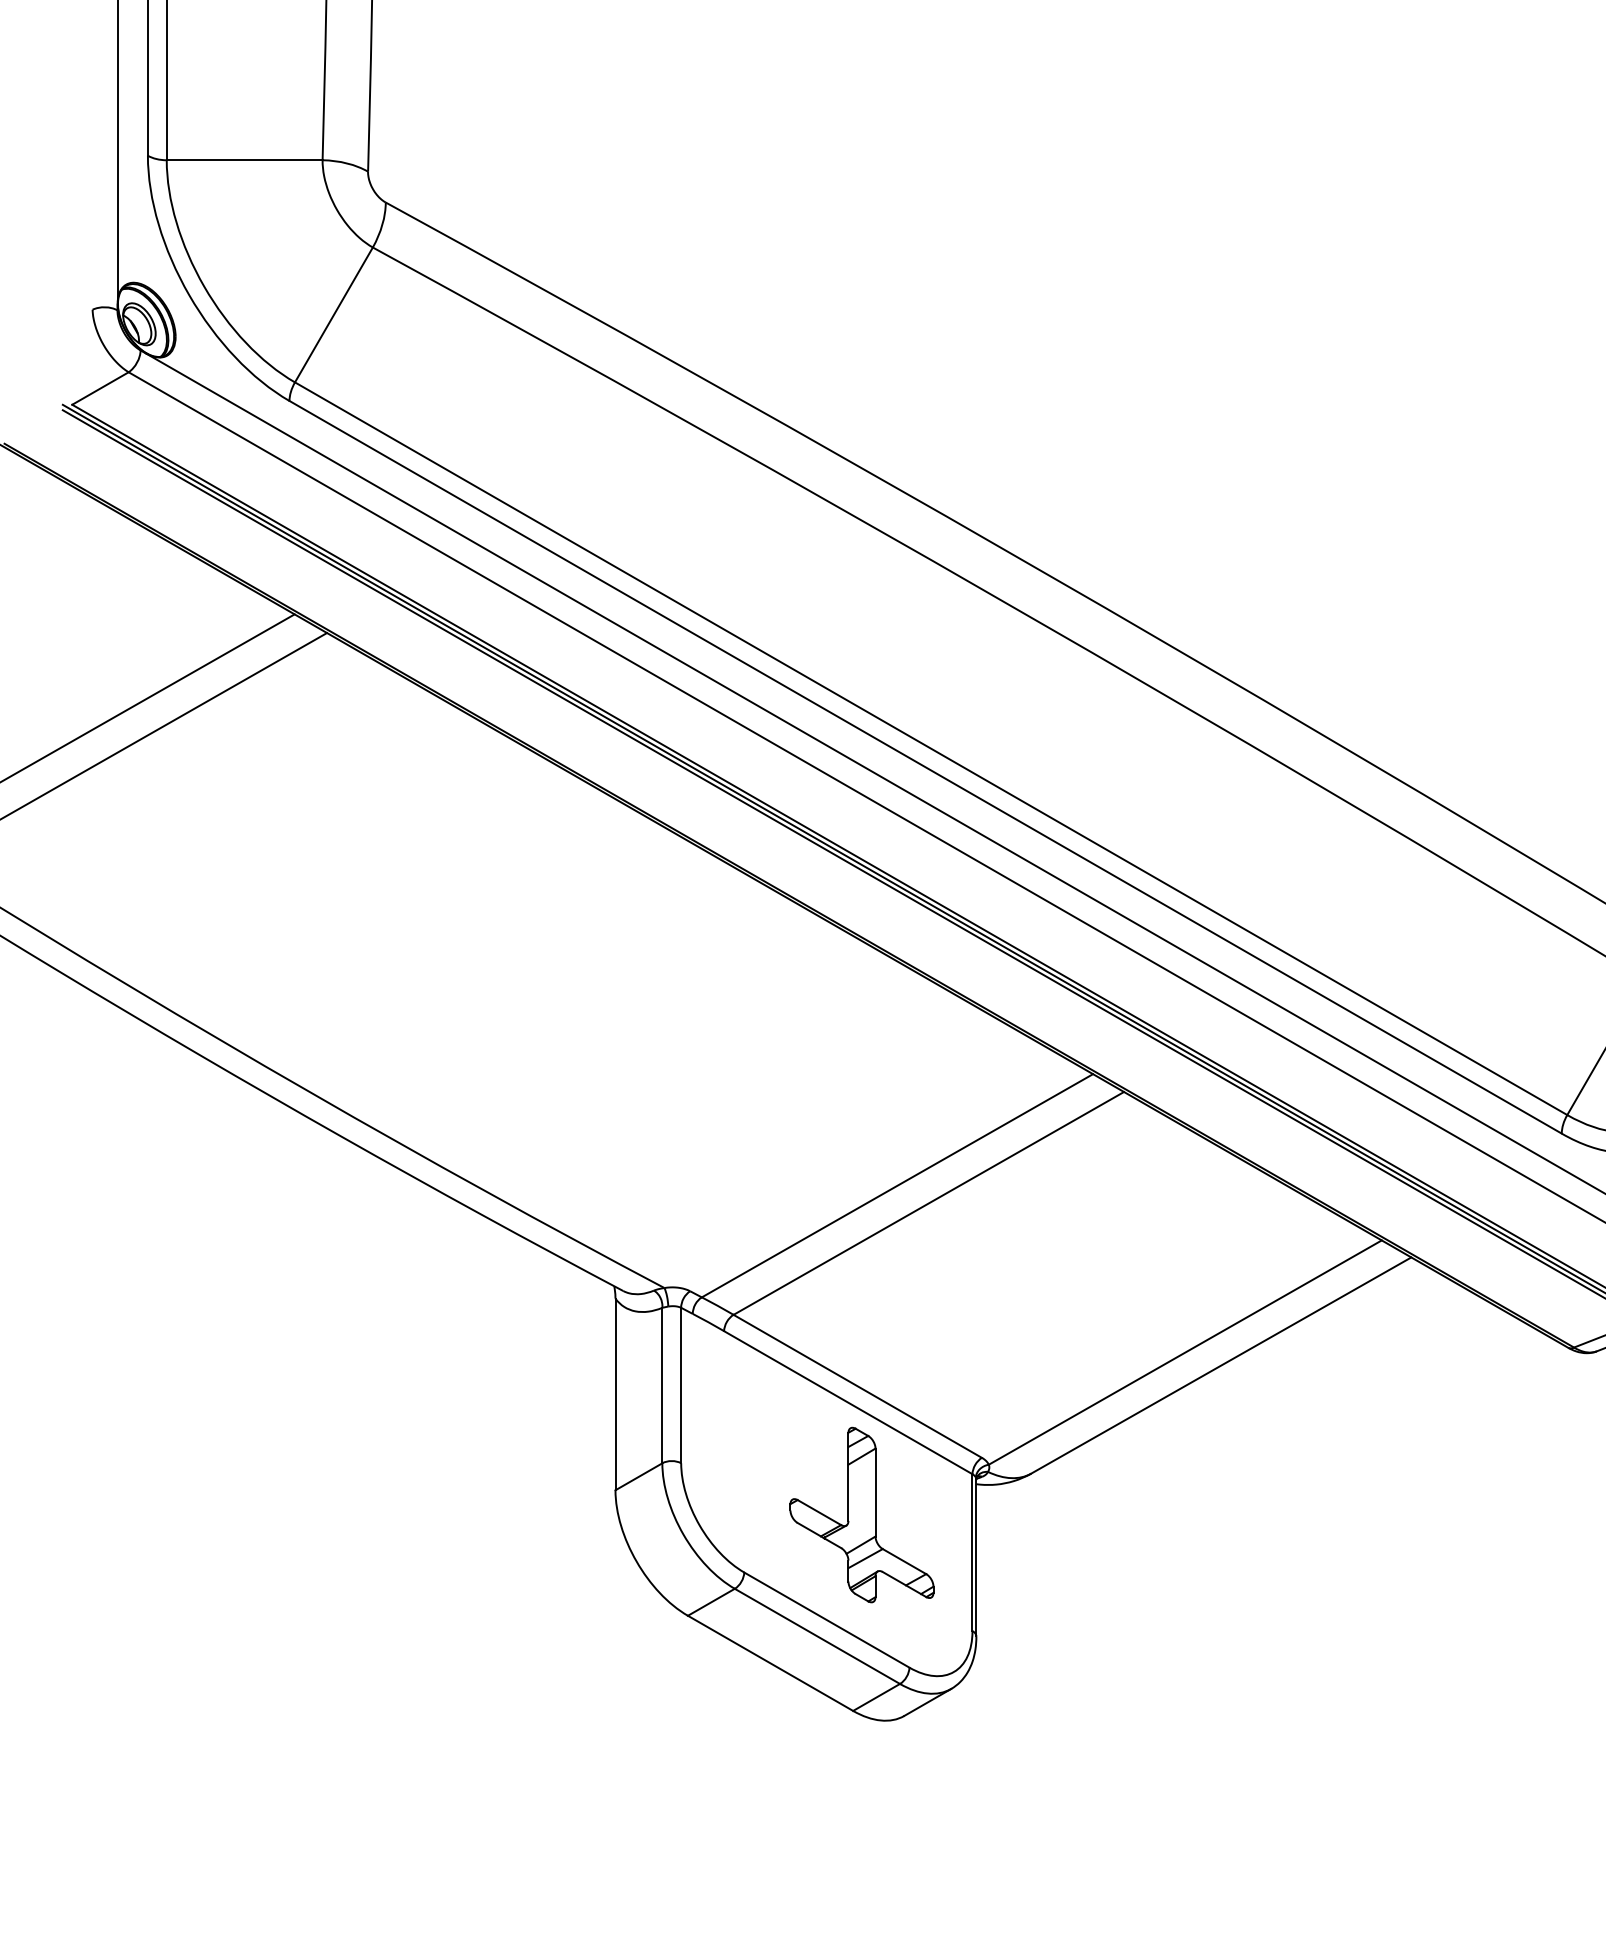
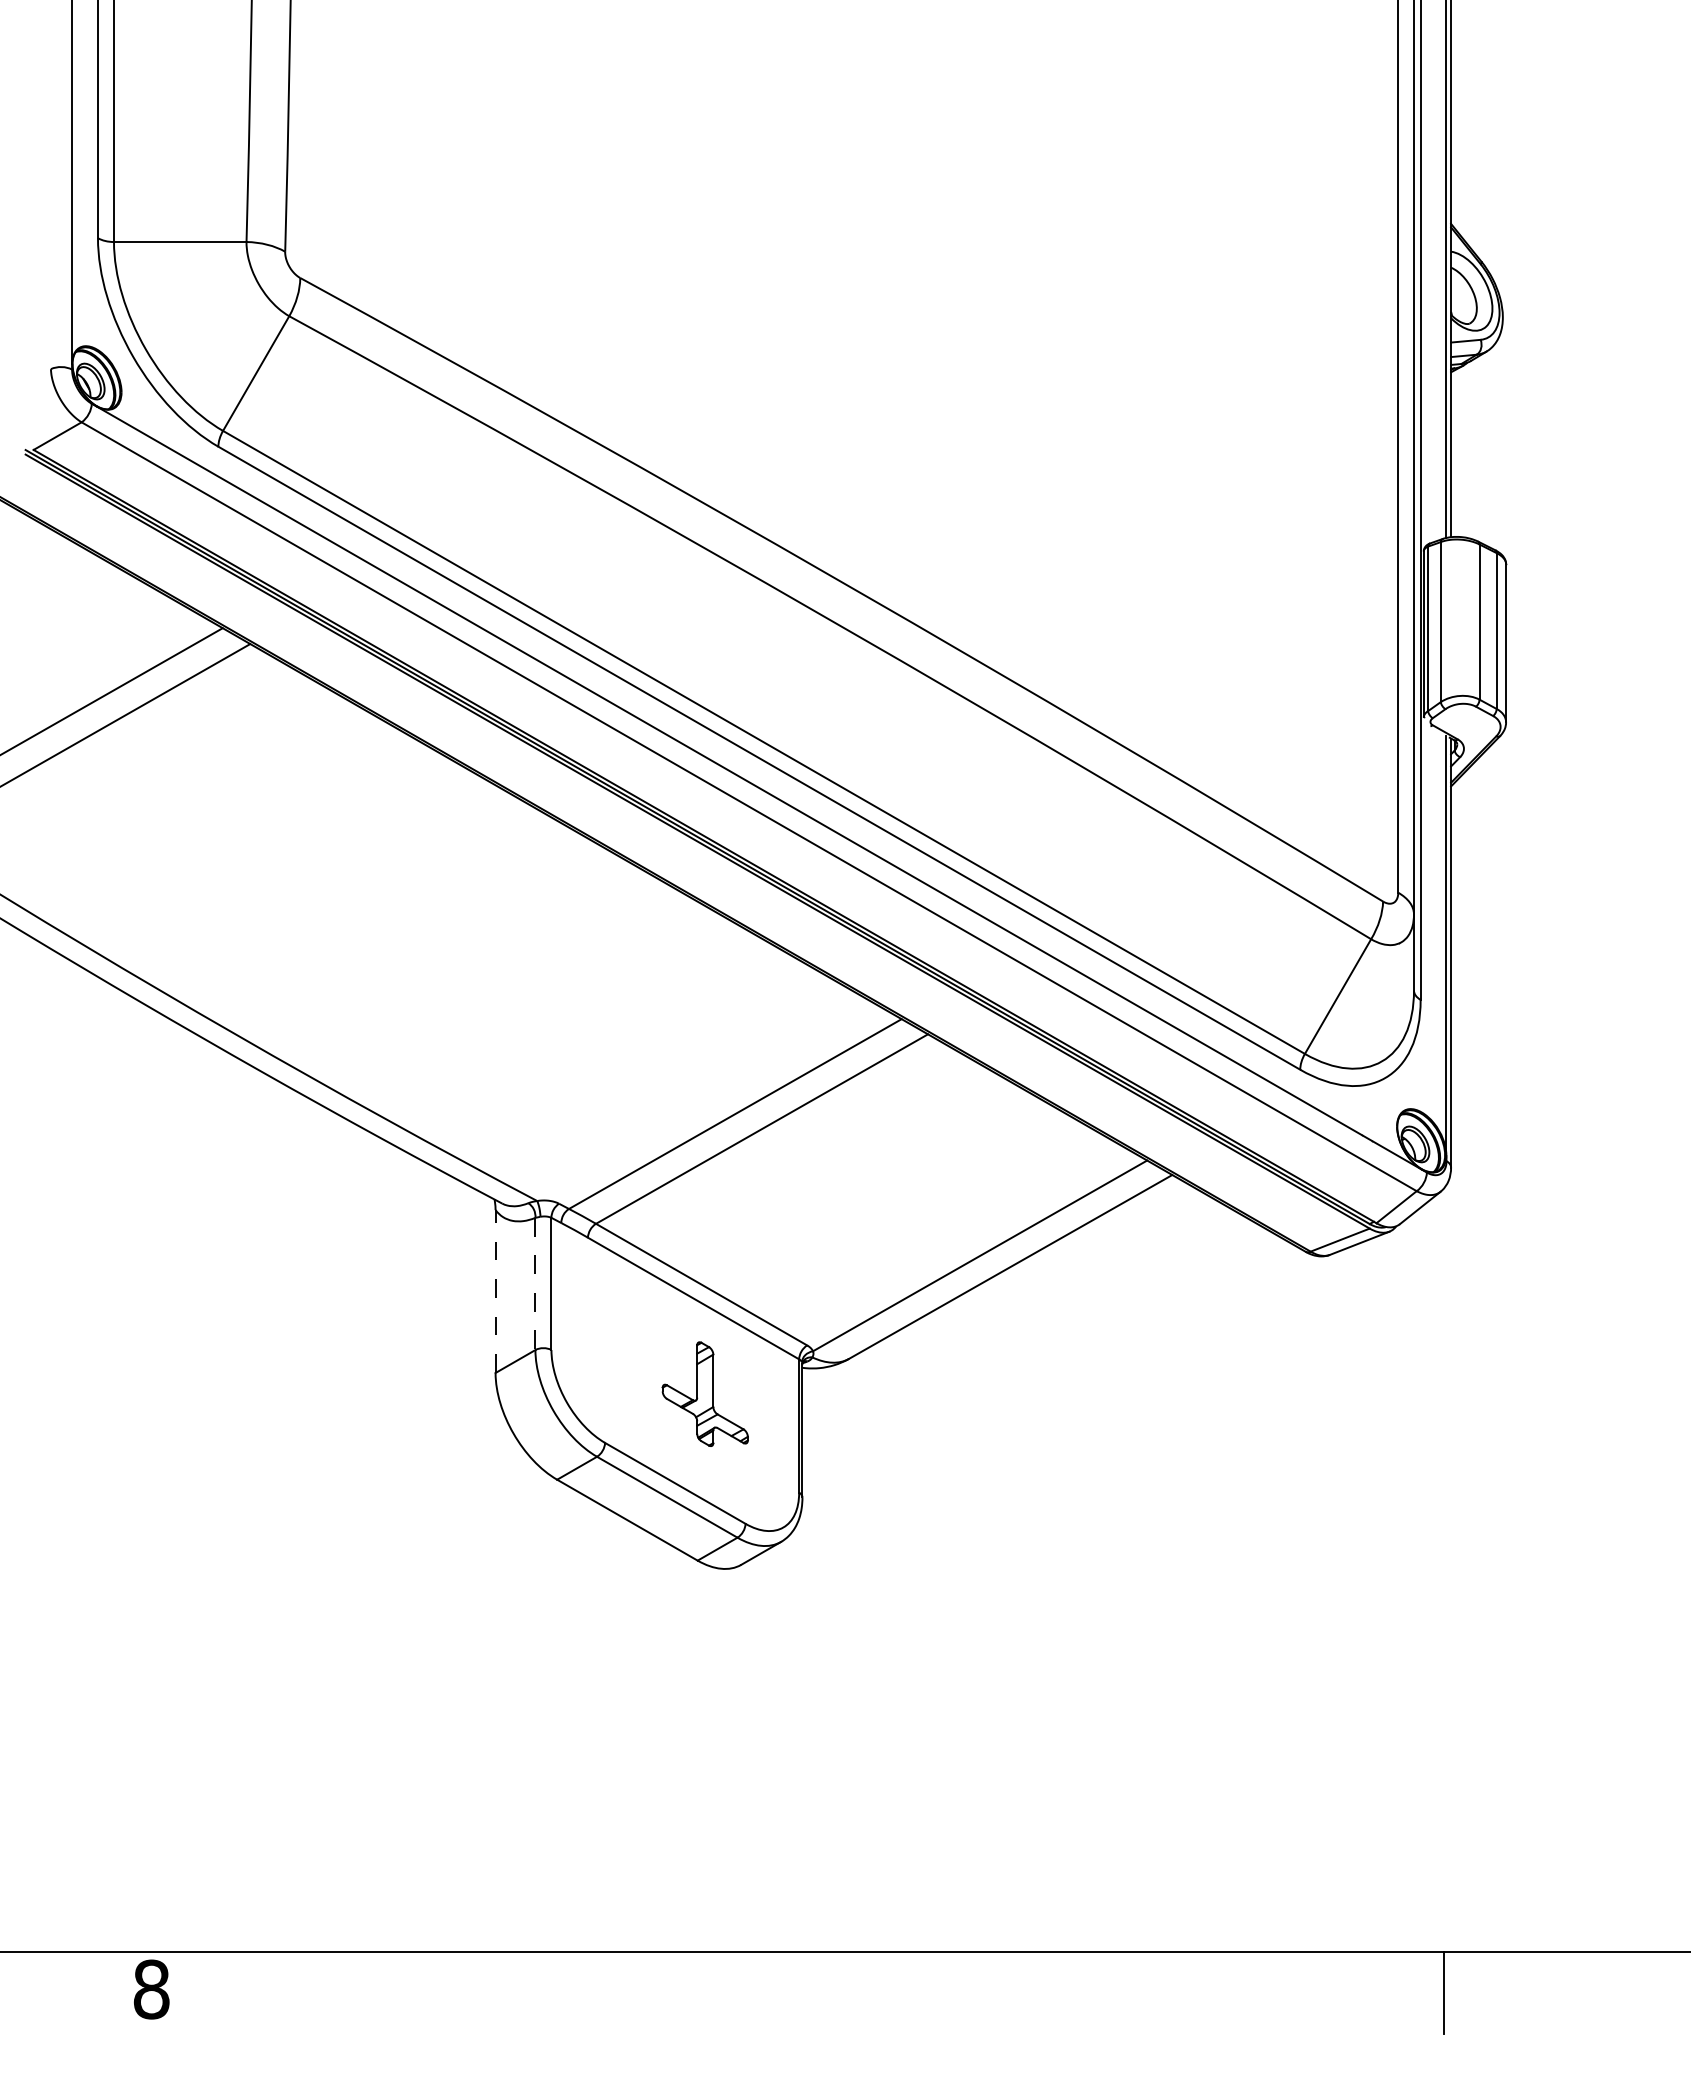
line: (662, 1386) -> (535, 1284), solid -> dashed
line: (615, 1394) -> (495, 1291), solid -> dashed
part: (862, 1515) -> (705, 1394), size x0.7

